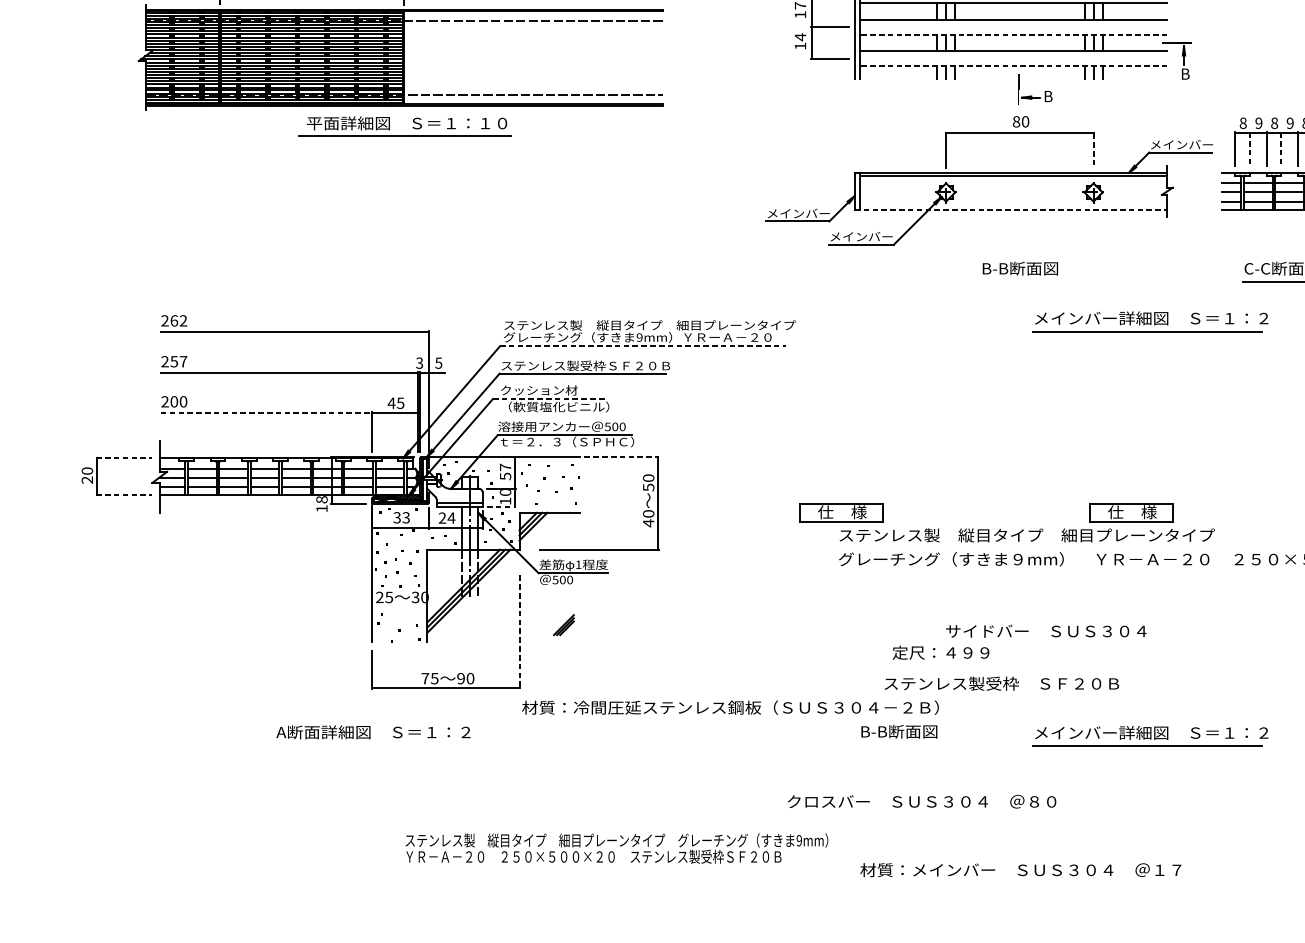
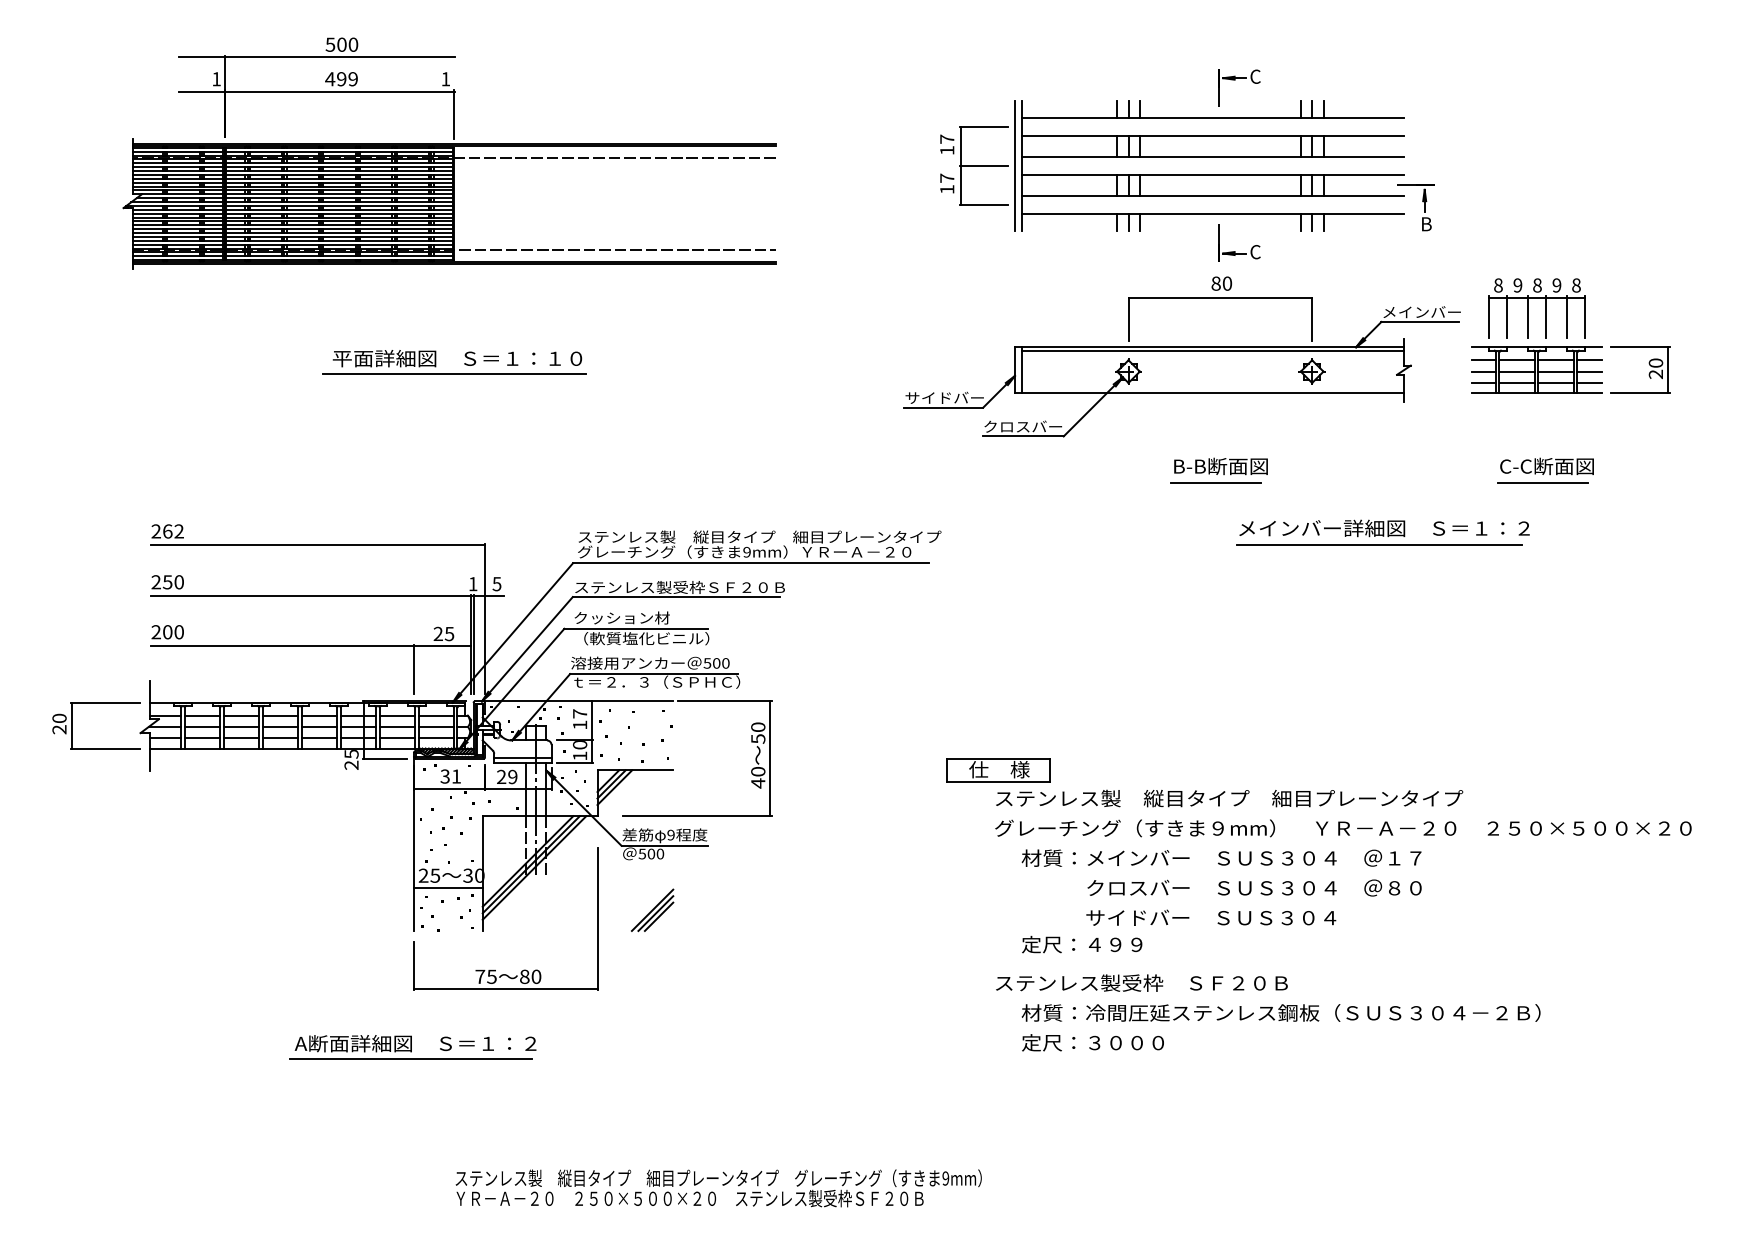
line: (1013, 34) -> (1212, 175), dashed -> solid
text: (800, 37) -> (947, 178), 14 -> 17
line: (1013, 66) -> (1212, 214), dashed -> solid
text: (1048, 96) -> (1255, 252), B -> C
part: (412, 127) -> (464, 363), moved
line: (1249, 149) -> (1506, 317), dashed -> solid
line: (1281, 149) -> (1545, 317), dashed -> solid
line: (1093, 150) -> (1312, 319), dashed -> solid
line: (1011, 210) -> (1209, 393), dashed -> solid
text: (785, 213) -> (928, 397), メインバー -> サイドバー
text: (848, 236) -> (1006, 426), メインバー -> クロスバー
line: (1016, 282) -> (1216, 483), added
line: (642, 346) -> (750, 563), dashed -> solid
text: (182, 361) -> (178, 582), 257 -> 250
text: (419, 363) -> (472, 584), 3 -> 1
line: (550, 398) -> (636, 628), dashed -> solid
text: (391, 402) -> (438, 633), 45 -> 25
line: (266, 412) -> (282, 645), dashed -> solid
line: (621, 457) -> (724, 701), dashed -> solid
line: (124, 458) -> (105, 702), dashed -> solid
text: (505, 475) -> (580, 724), 57 -> 17
line: (124, 495) -> (105, 748), dashed -> solid
text: (321, 504) -> (351, 759), 18 -> 25
line: (501, 507) -> (575, 763), dashed -> solid
part: (1131, 512) -> (1359, 770), removed
text: (405, 517) -> (455, 776), 33 -> 31
text: (451, 517) -> (512, 776), 24 -> 29
text: (578, 564) -> (670, 834), 1 -> 9
line: (399, 606) -> (447, 887), added
part: (563, 624) -> (652, 909), size x1.67
text: (1046, 630) -> (1211, 917), moved
line: (519, 632) -> (597, 919), dashed -> solid
text: (941, 652) -> (1082, 944), moved
text: (460, 678) -> (524, 976), 90 -> 80
text: (1001, 683) -> (1141, 982), moved
text: (729, 707) -> (1280, 1012), moved
text: (917, 731) -> (1092, 1042), B-B断面図 -> 定尺：３０００
part: (1150, 736) -> (1382, 1048), removed
line: (369, 745) -> (410, 1059), added
text: (921, 801) -> (1254, 887), moved
text: (1020, 869) -> (1221, 857), moved

